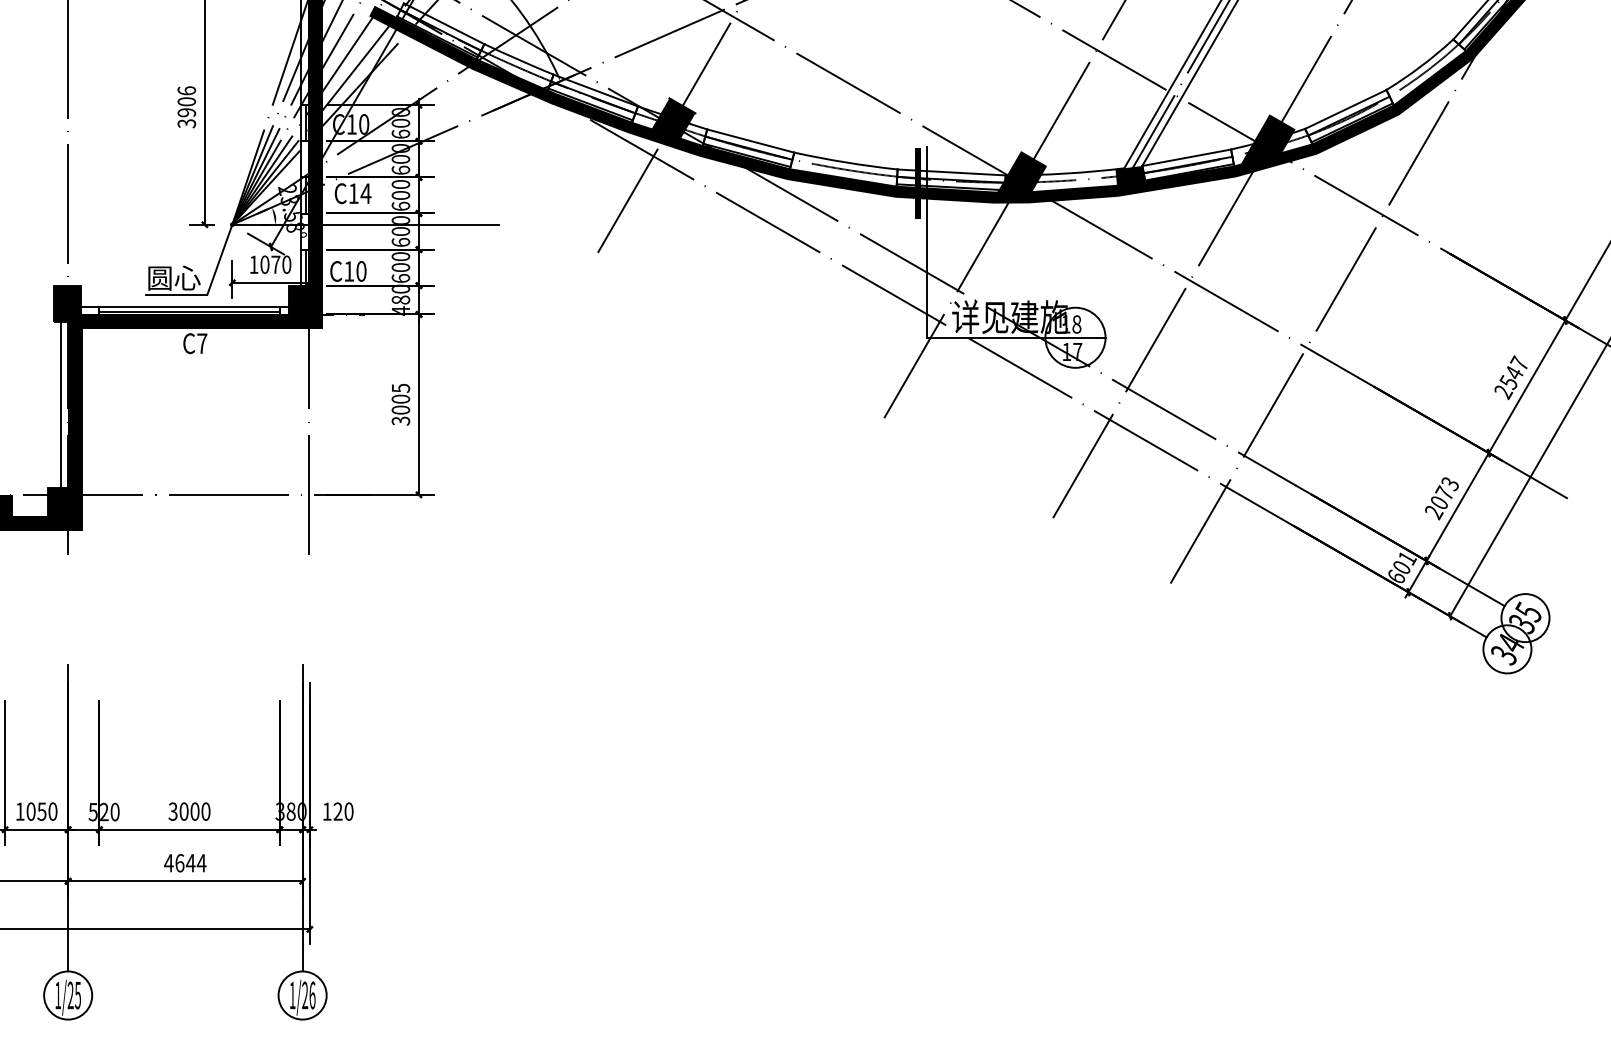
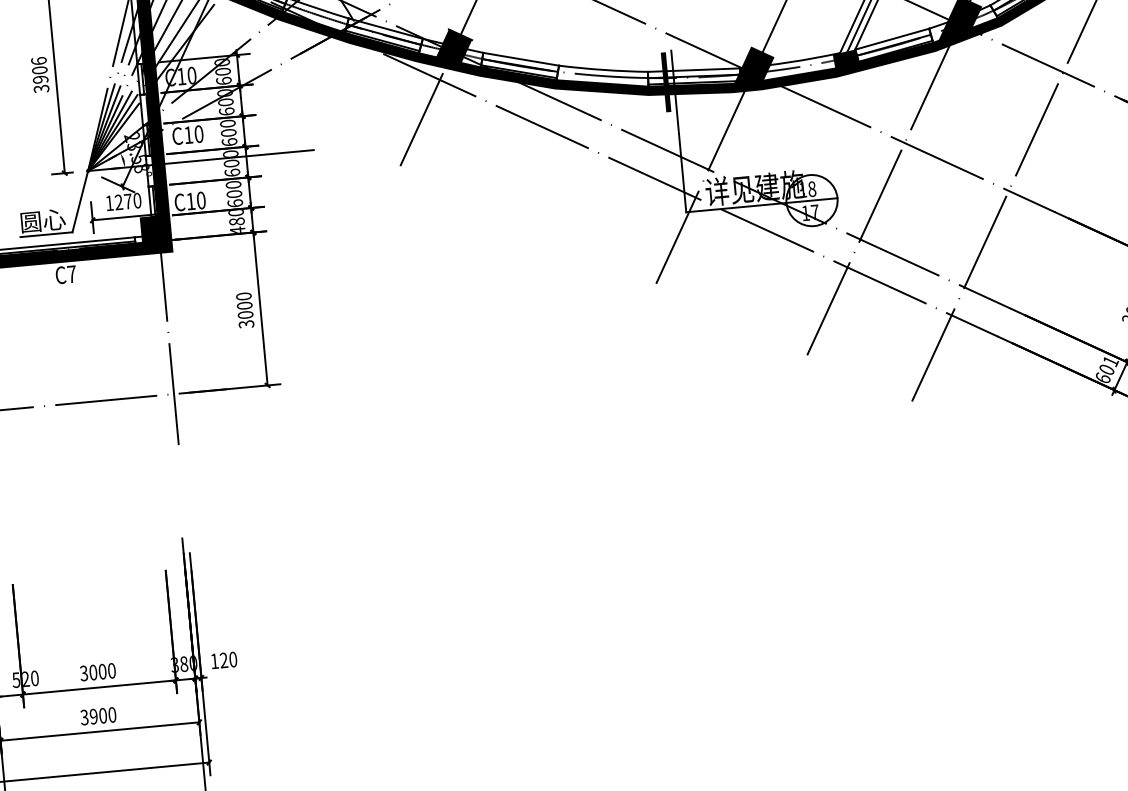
text: (365, 193) -> (198, 134), C14 -> C10
text: (264, 264) -> (118, 202), 1070 -> 1270
text: (400, 387) -> (243, 295), 3005 -> 3000
text: (185, 863) -> (98, 716), 4644 -> 3900

